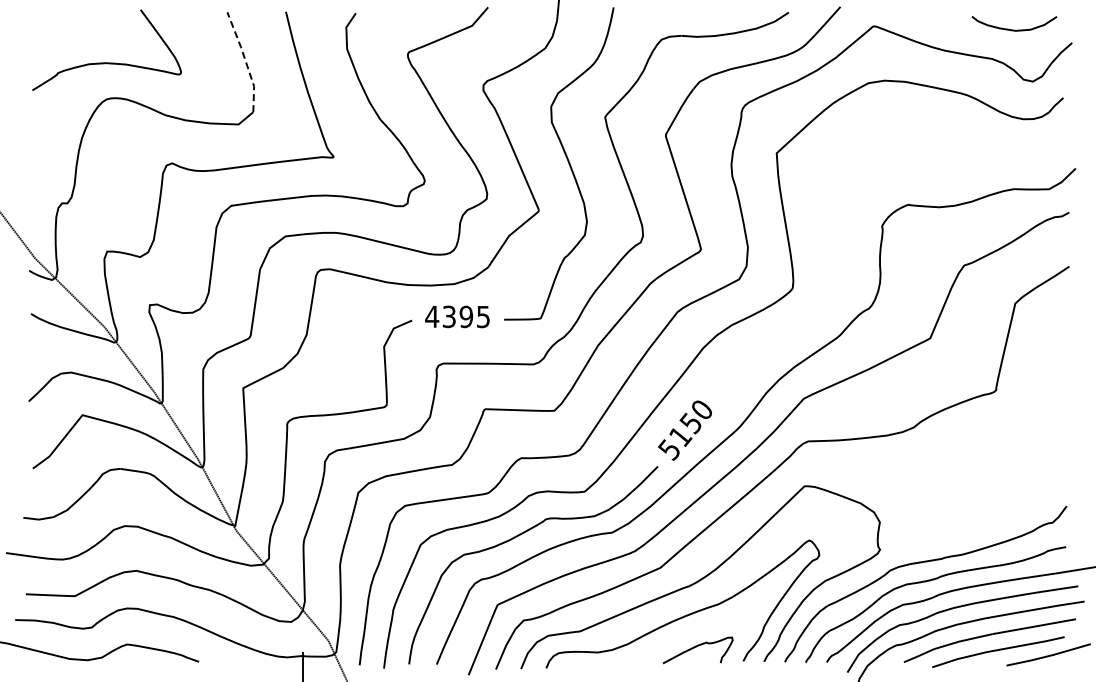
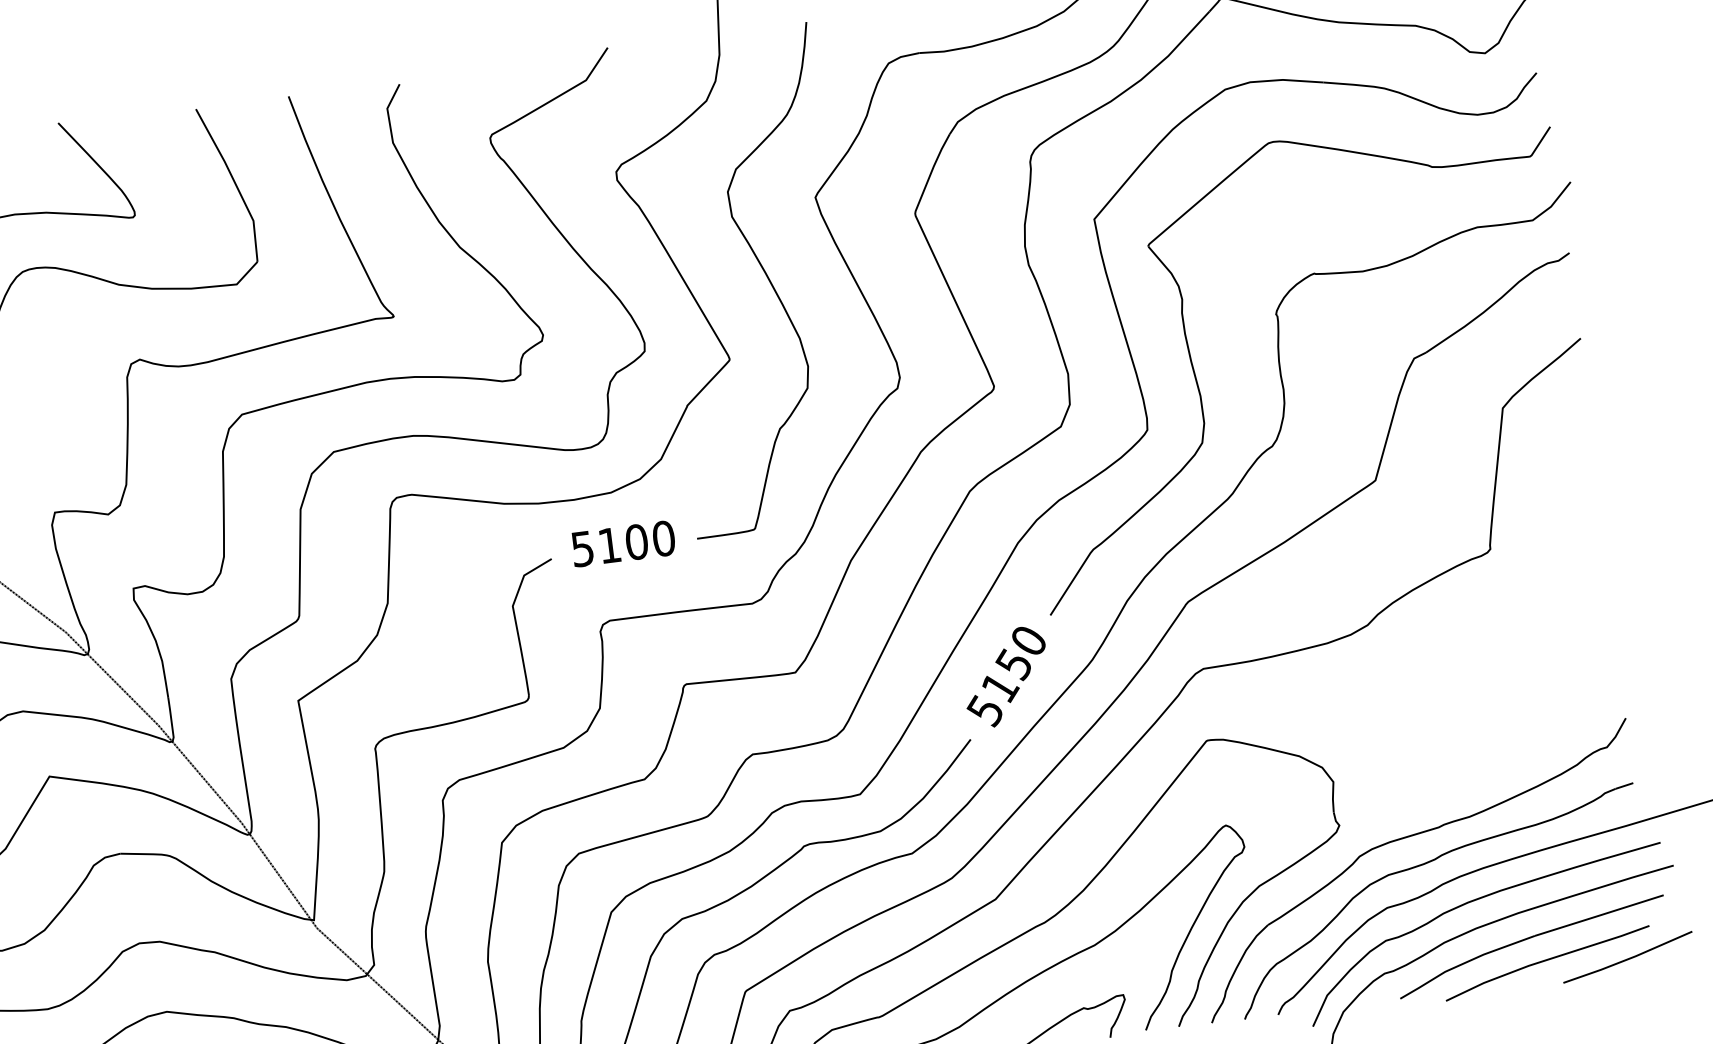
line: (245, 61) -> (234, 183), dashed -> solid
part: (829, 269) -> (1201, 392), added
text: (457, 316) -> (622, 543), 4395 -> 5100

